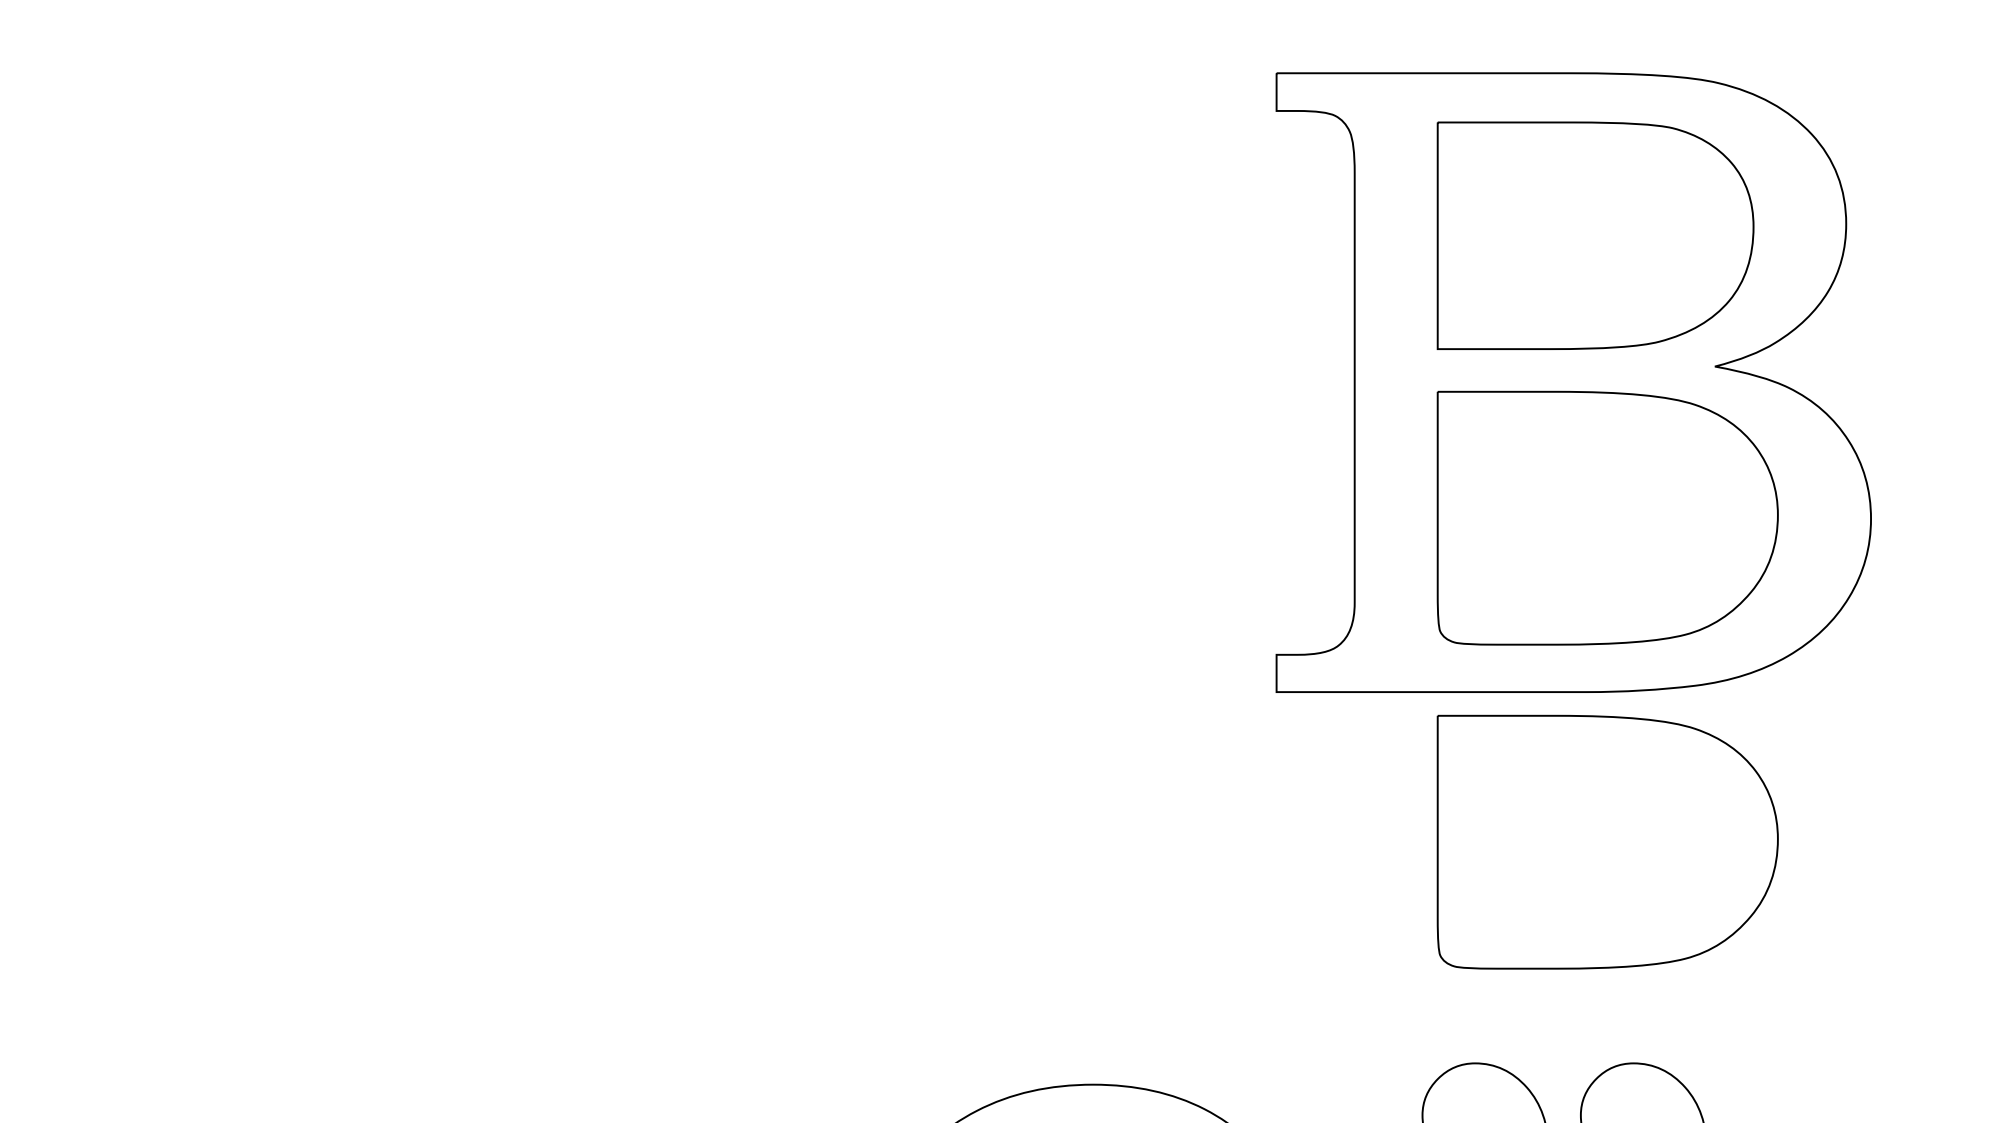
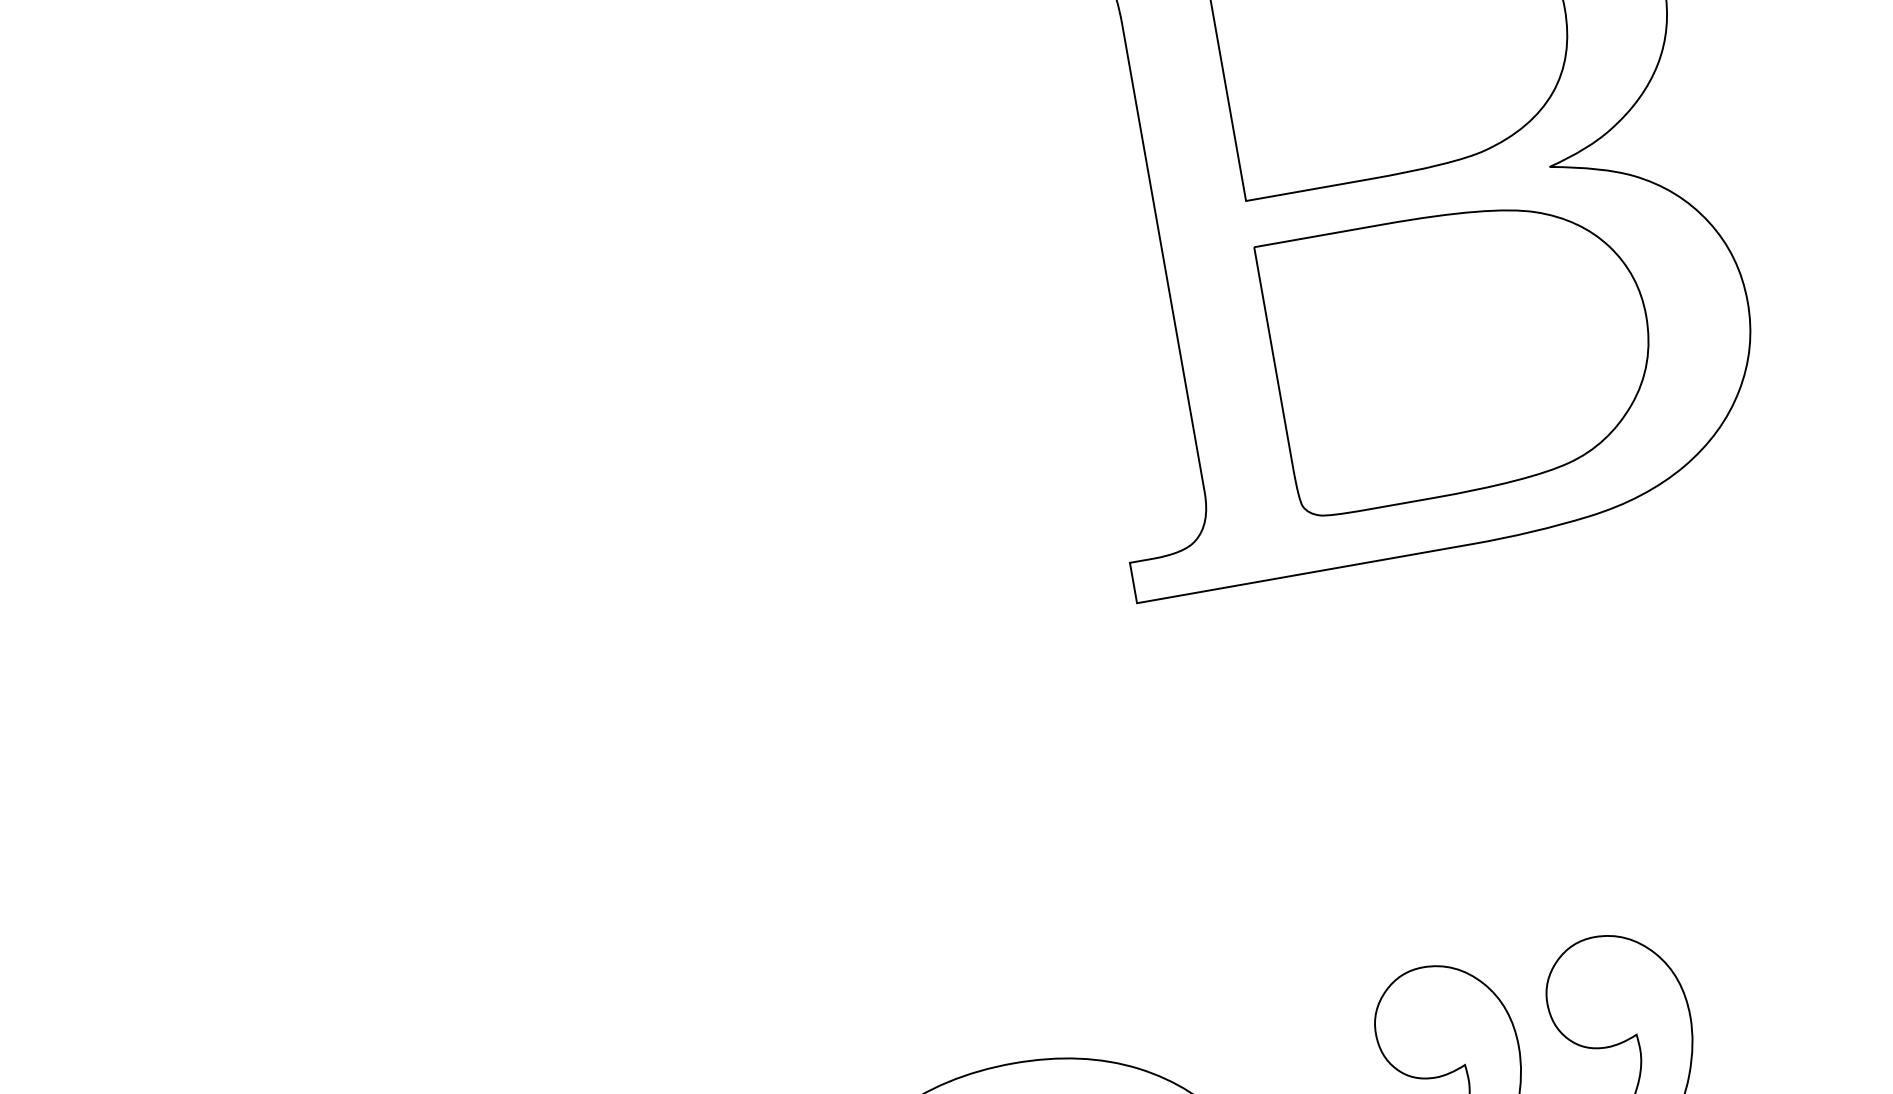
part: (1607, 841) -> (1523, 701), removed

